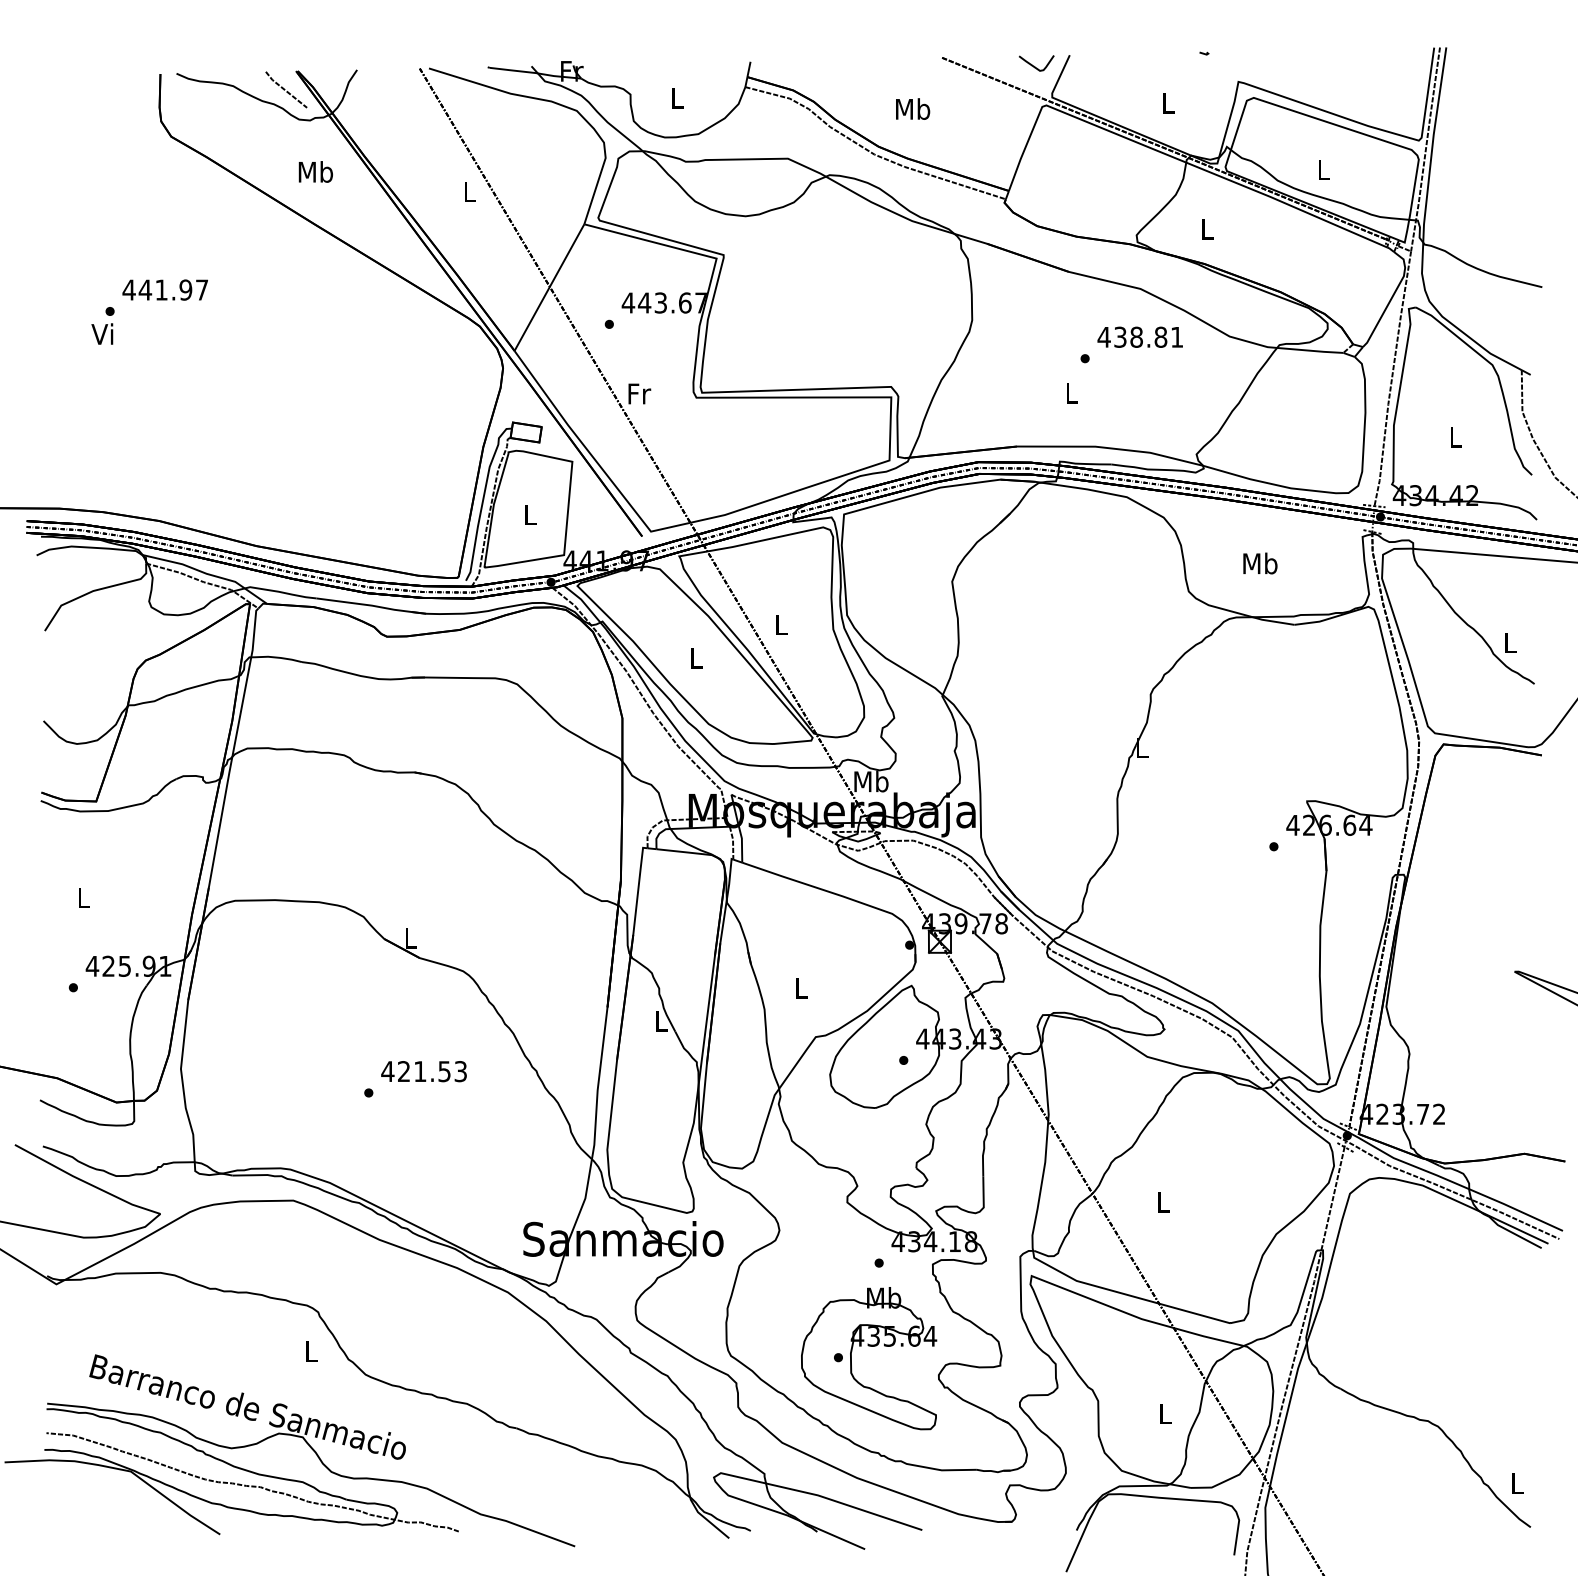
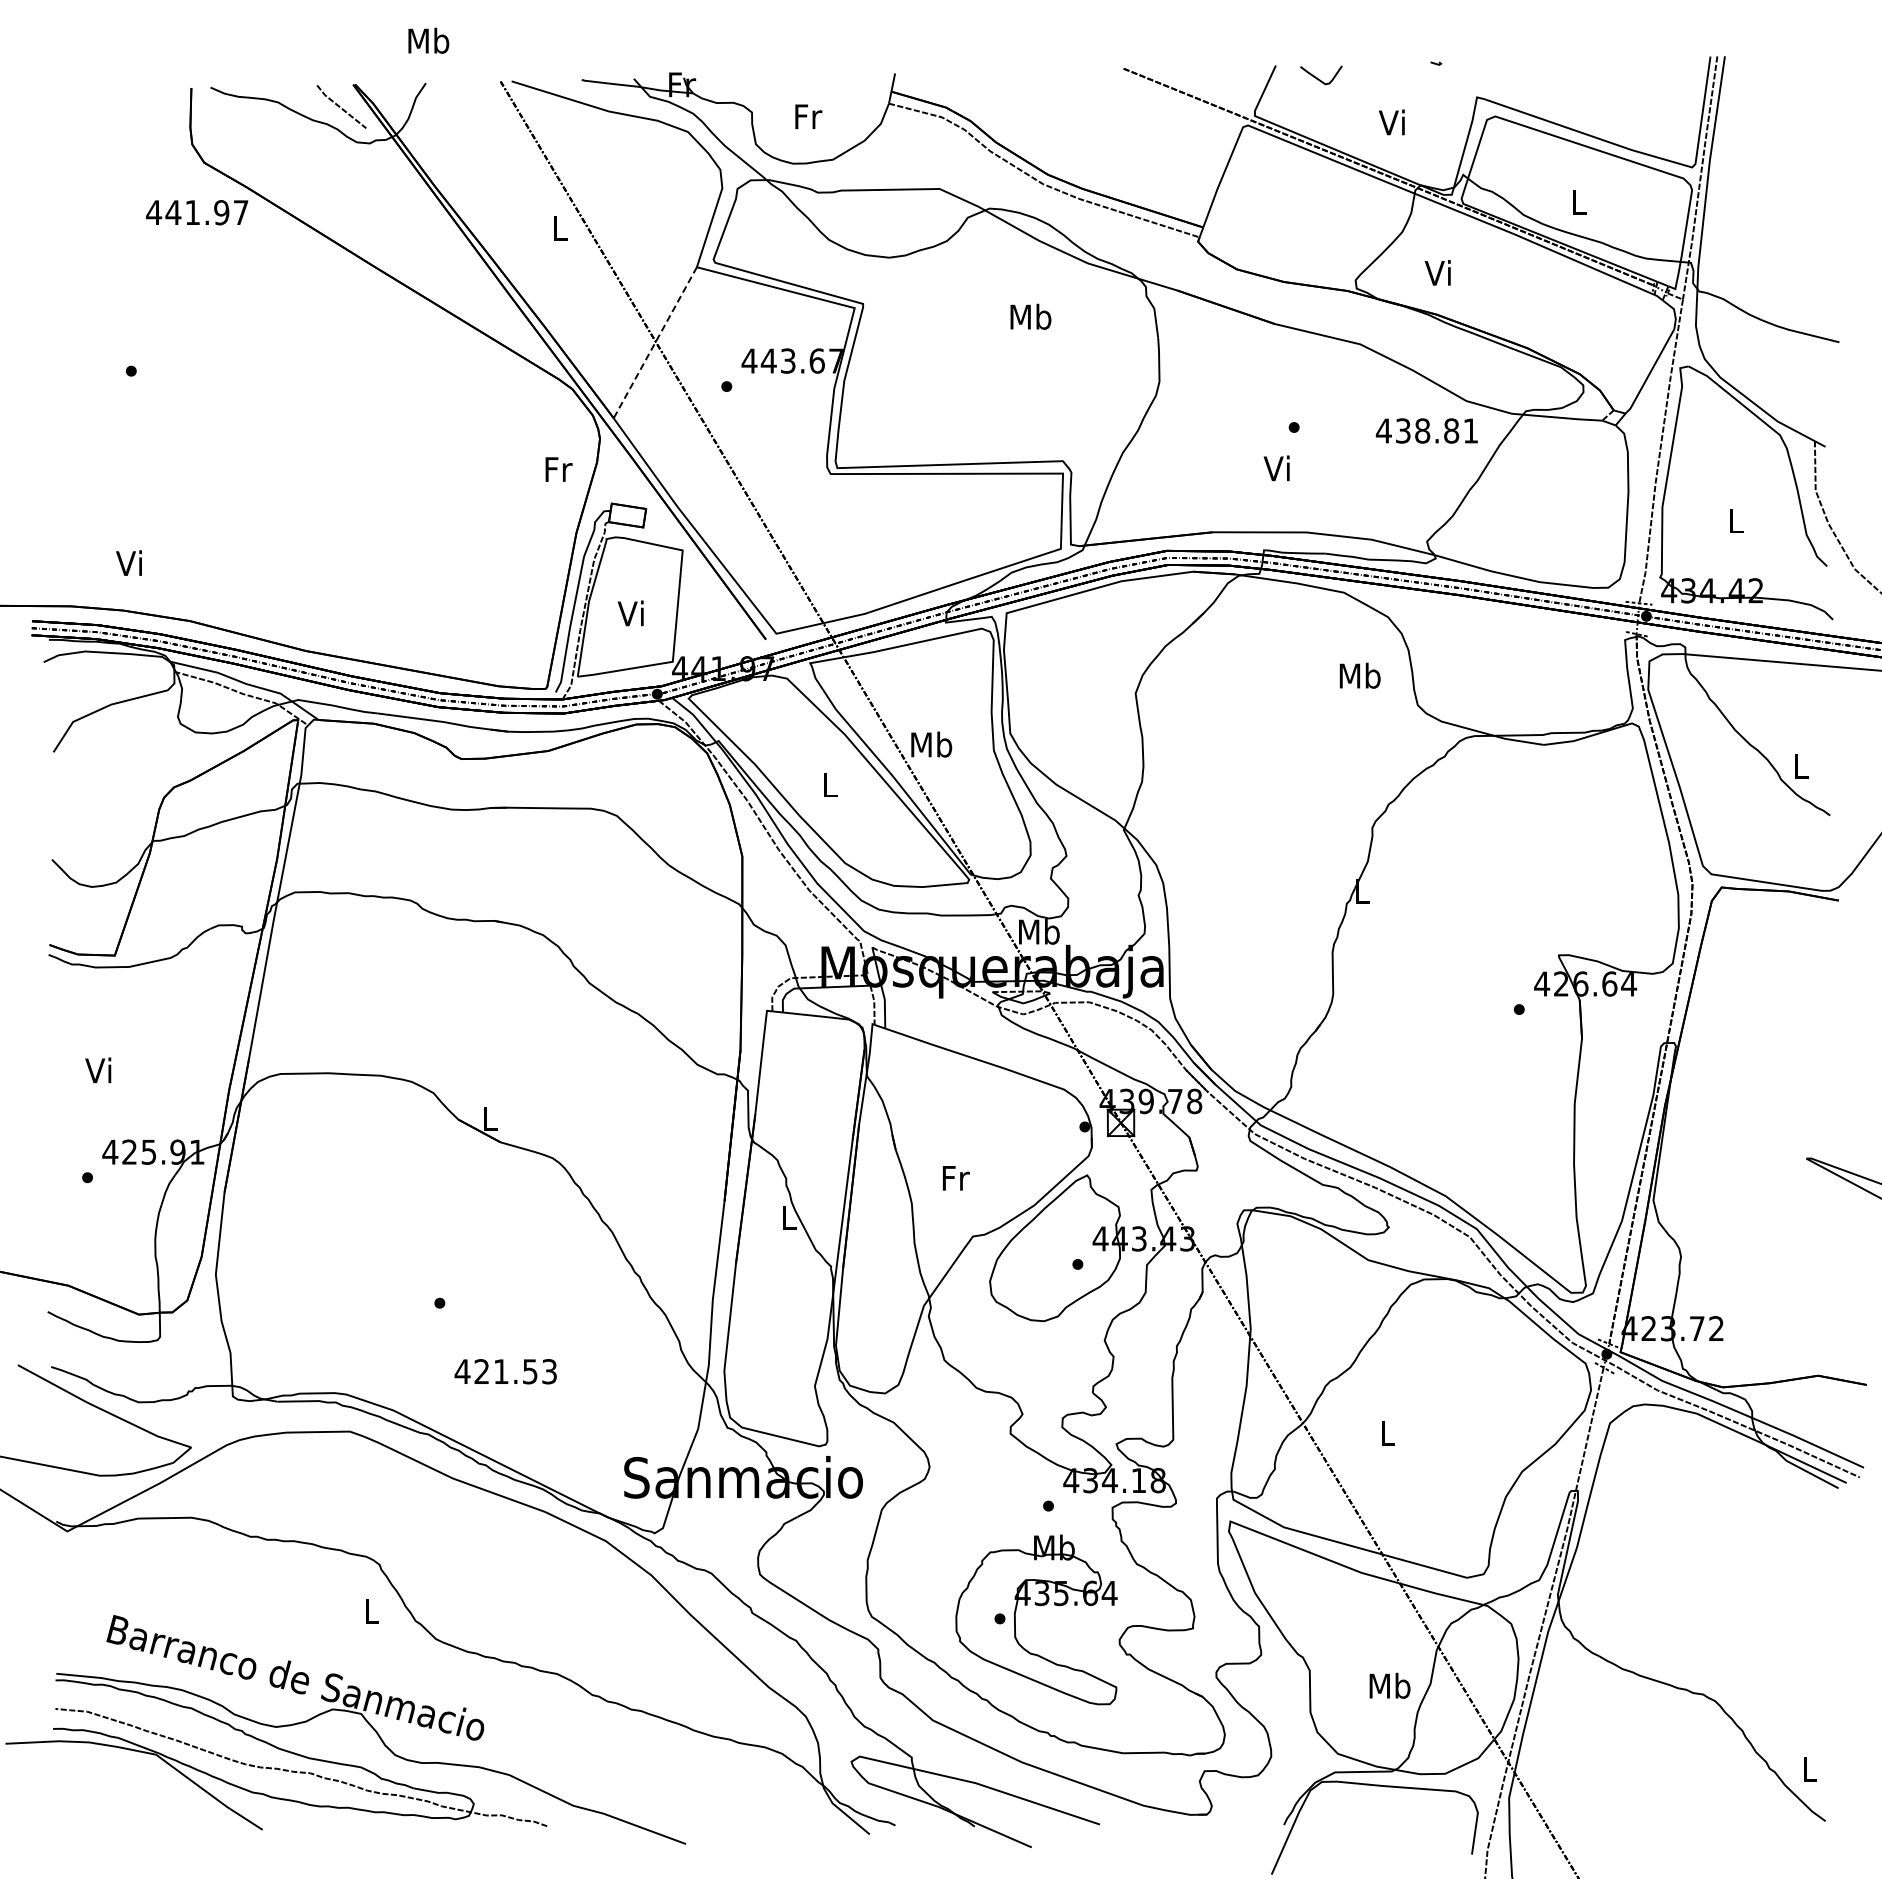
curve: (1035, 66) -> (1320, 79), moved
text: (677, 97) -> (808, 116), L -> Fr
text: (1166, 102) -> (1391, 122), L -> Vi
text: (912, 108) -> (1030, 316), moved
text: (315, 171) -> (428, 40), moved
text: (1205, 228) -> (1437, 272), L -> Vi
line: (549, 288) -> (655, 343), solid -> dashed
text: (165, 289) -> (197, 212), moved
text: (101, 333) -> (128, 562), moved
text: (1139, 336) -> (1426, 430), moved
text: (639, 393) -> (558, 469), moved
text: (1070, 393) -> (1276, 468), L -> Vi
text: (528, 514) -> (630, 613), L -> Vi
text: (1259, 563) -> (1359, 675), moved
text: (781, 624) -> (931, 744), L -> Mb
text: (82, 897) -> (98, 1070), L -> Vi
text: (801, 988) -> (955, 1178), L -> Fr
text: (423, 1071) -> (505, 1371), moved
text: (1165, 1413) -> (1389, 1685), L -> Mb

